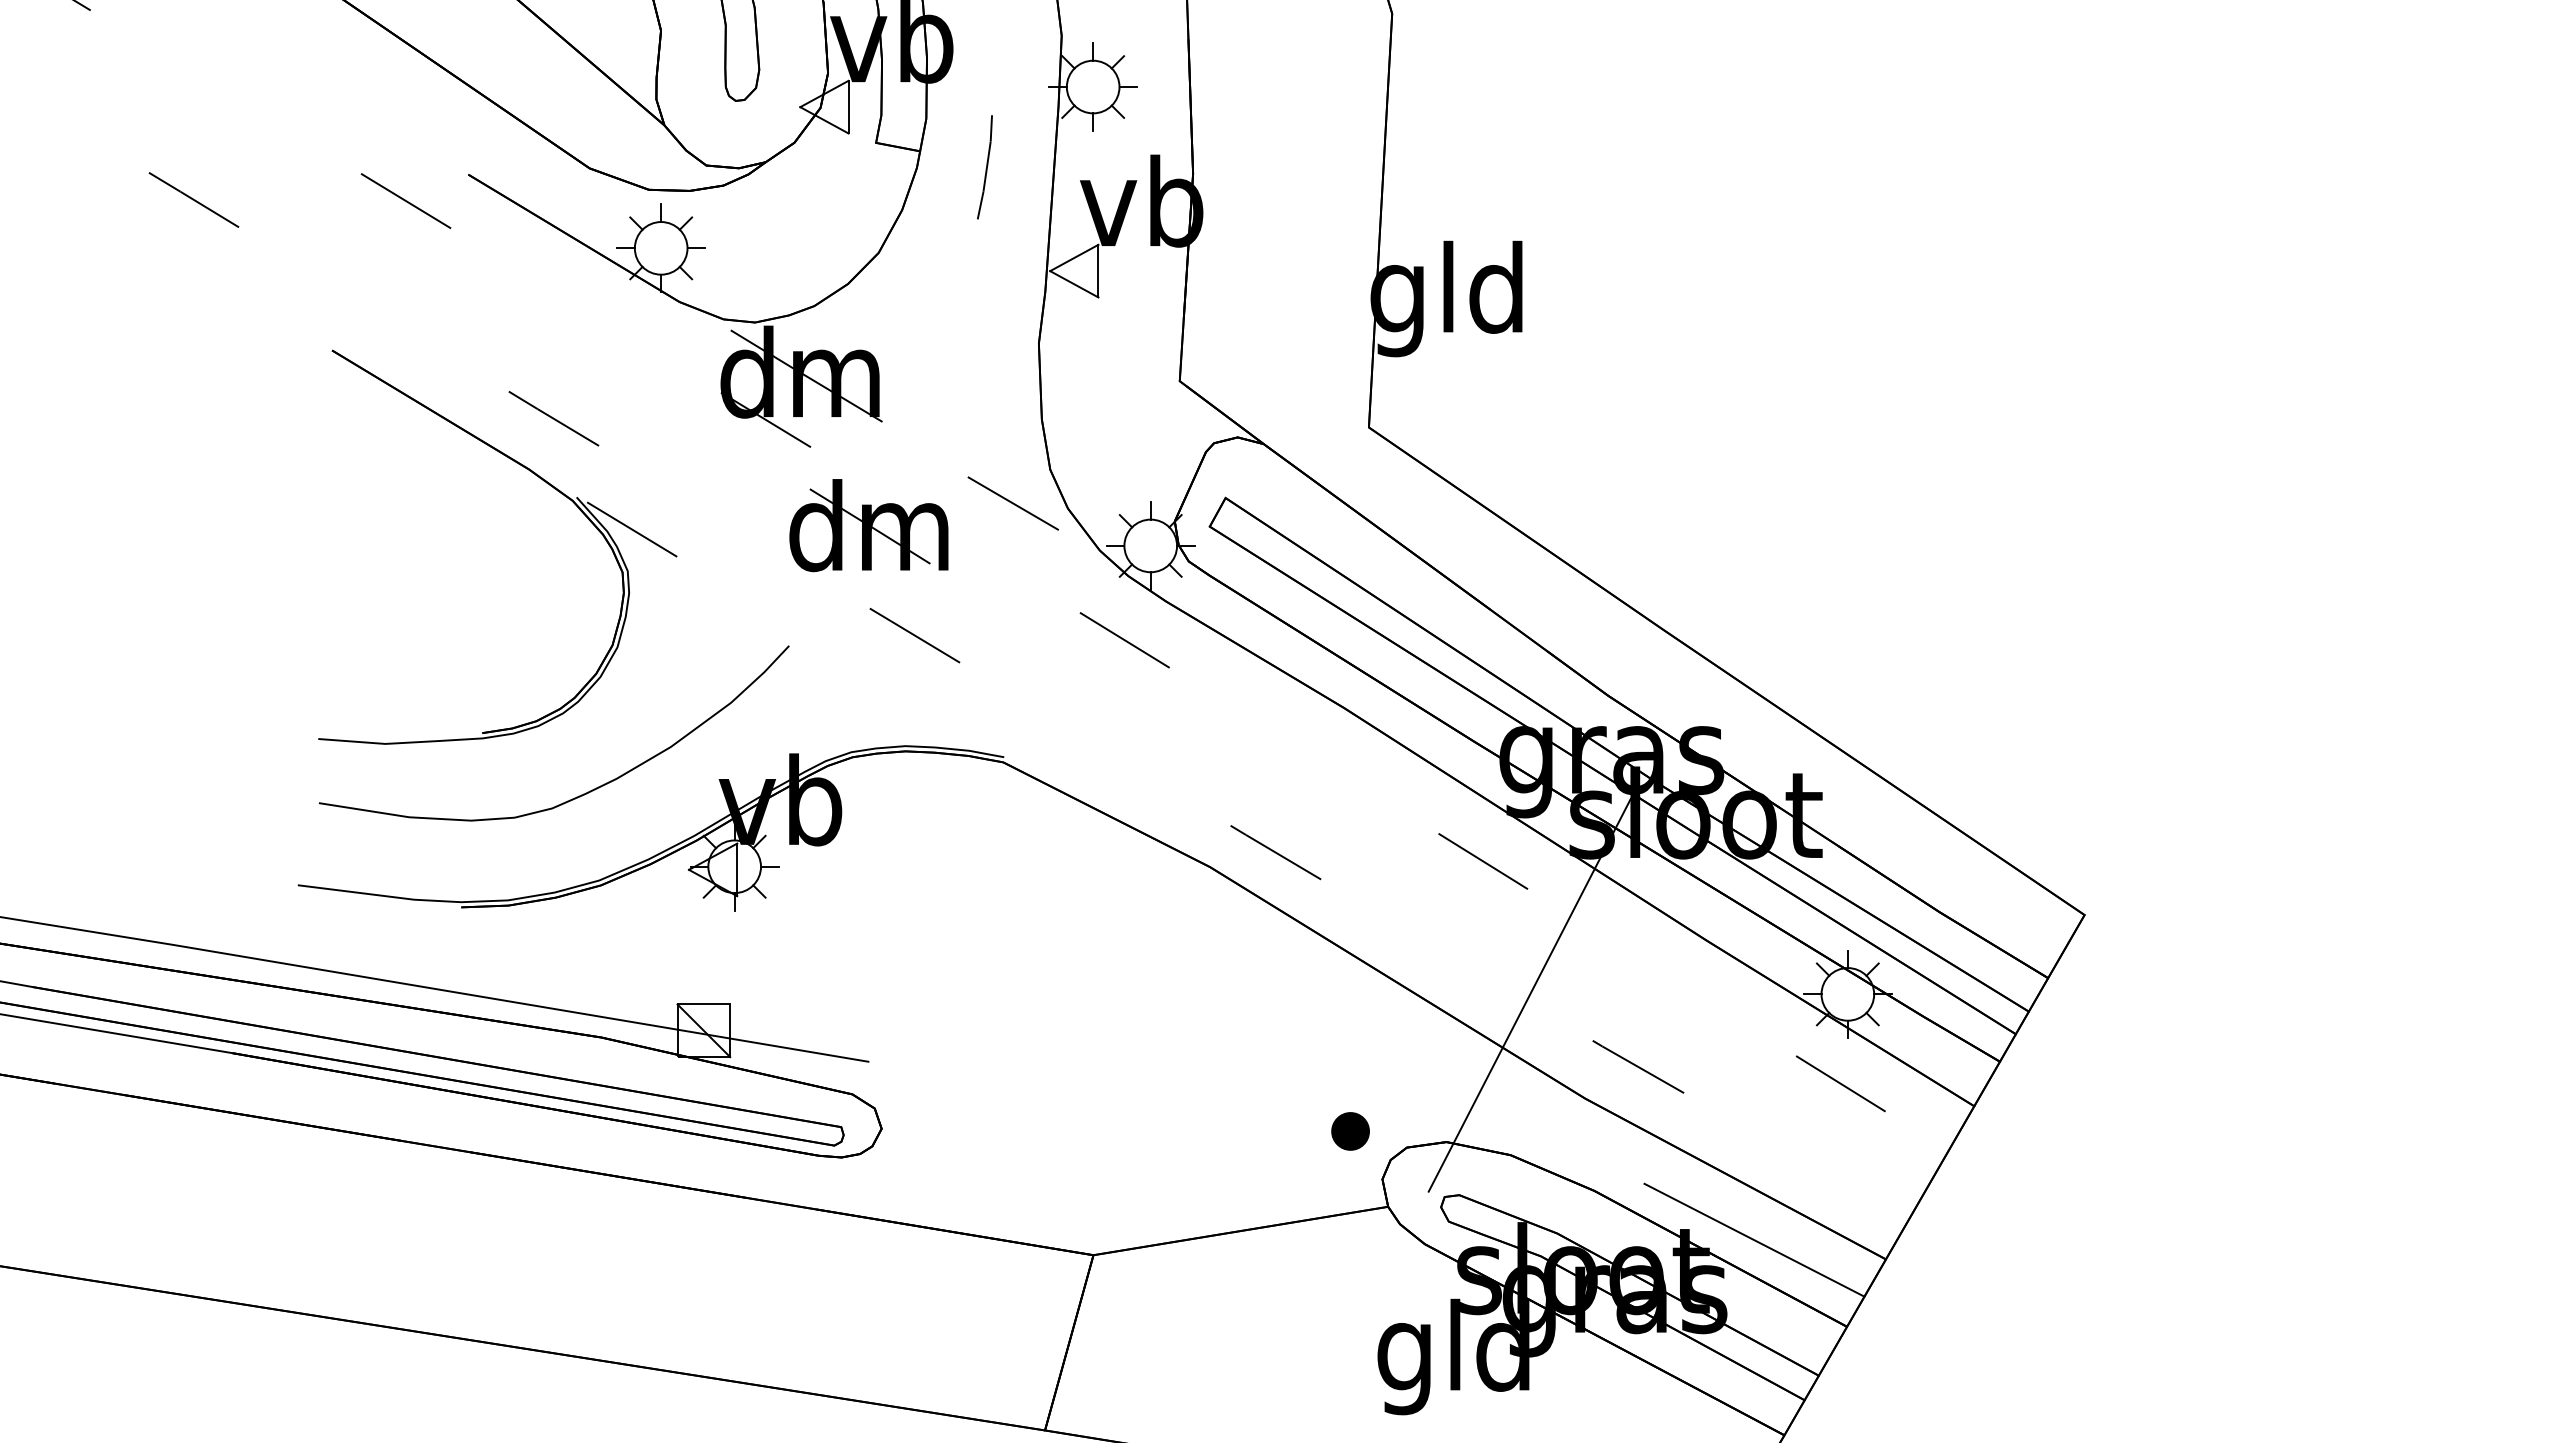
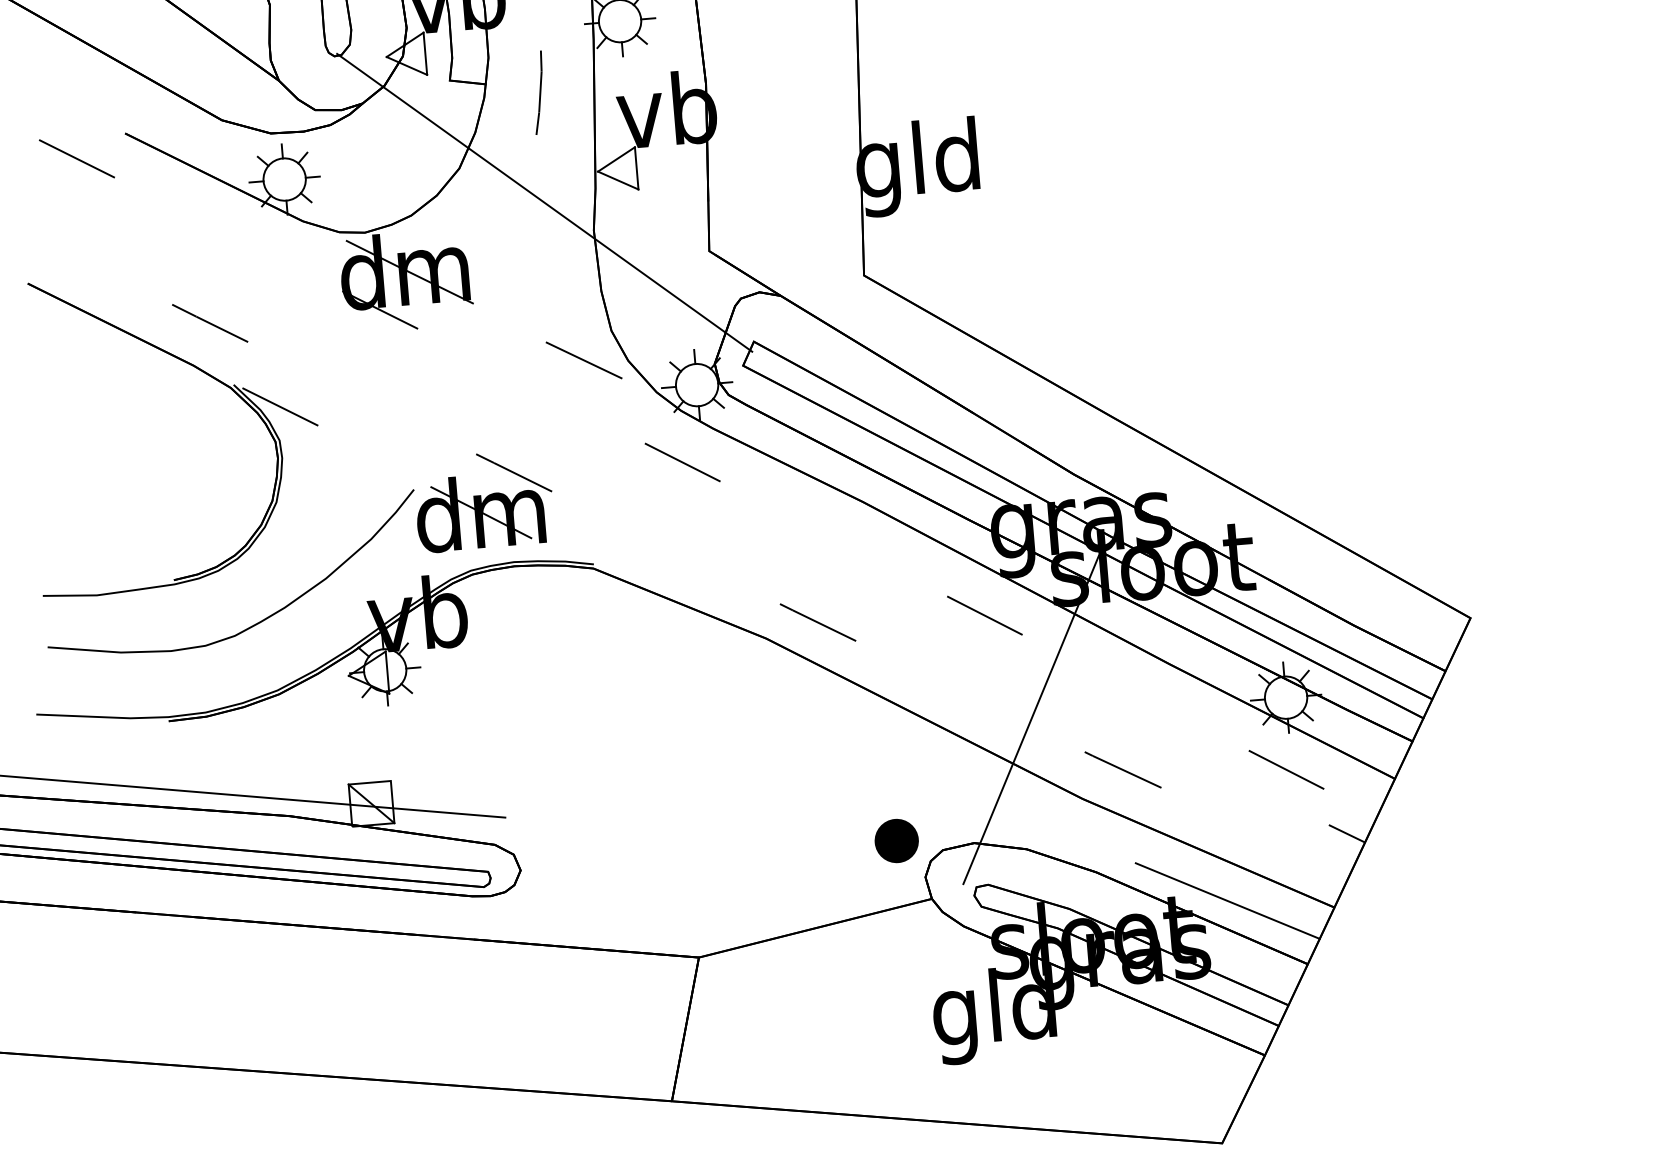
line: (980, 304) -> (544, 203), added
part: (868, 525) -> (479, 512), moved
part: (1350, 1131) -> (896, 841), size x1.43
line: (1908, 1169) -> (1346, 833), added

